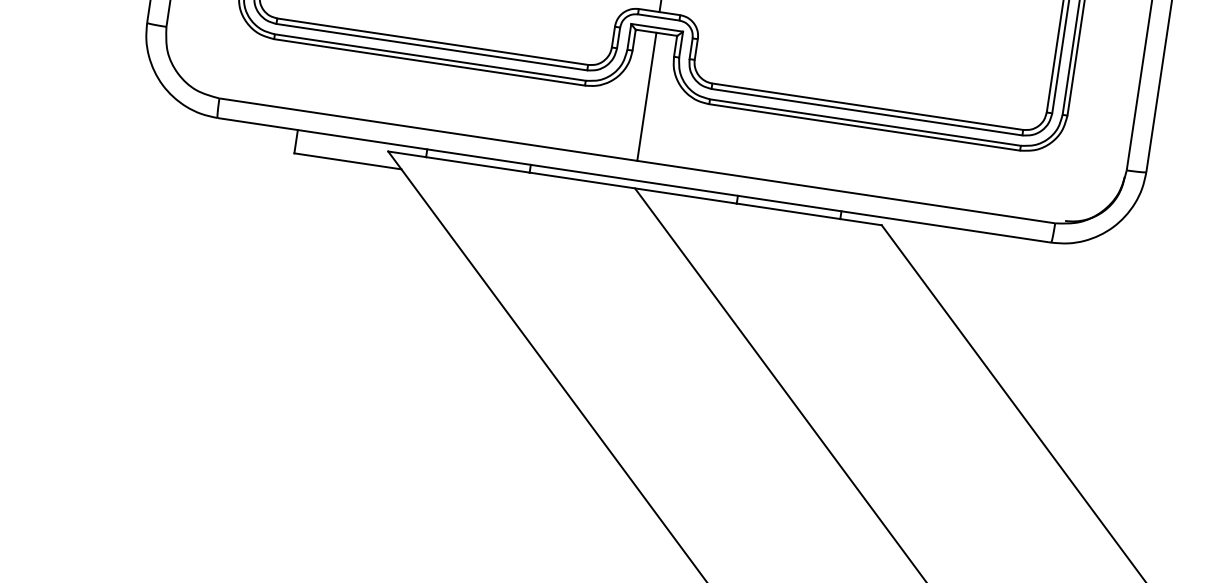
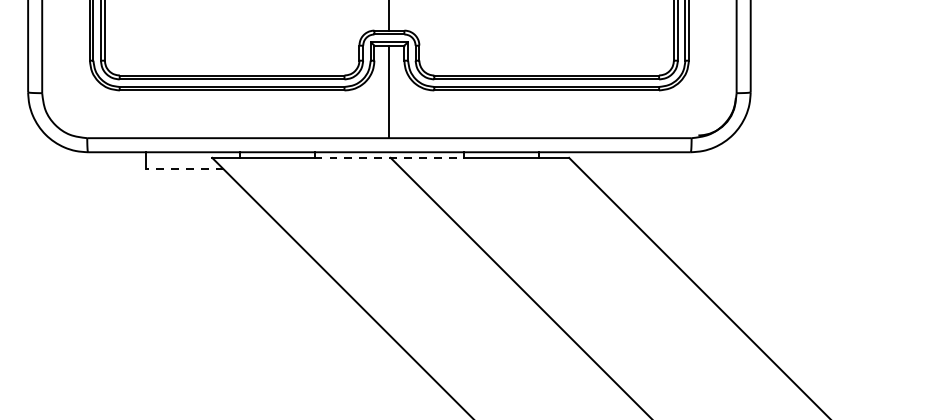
line: (347, 161) -> (184, 169), solid -> dashed
line: (633, 187) -> (389, 157), solid -> dashed

